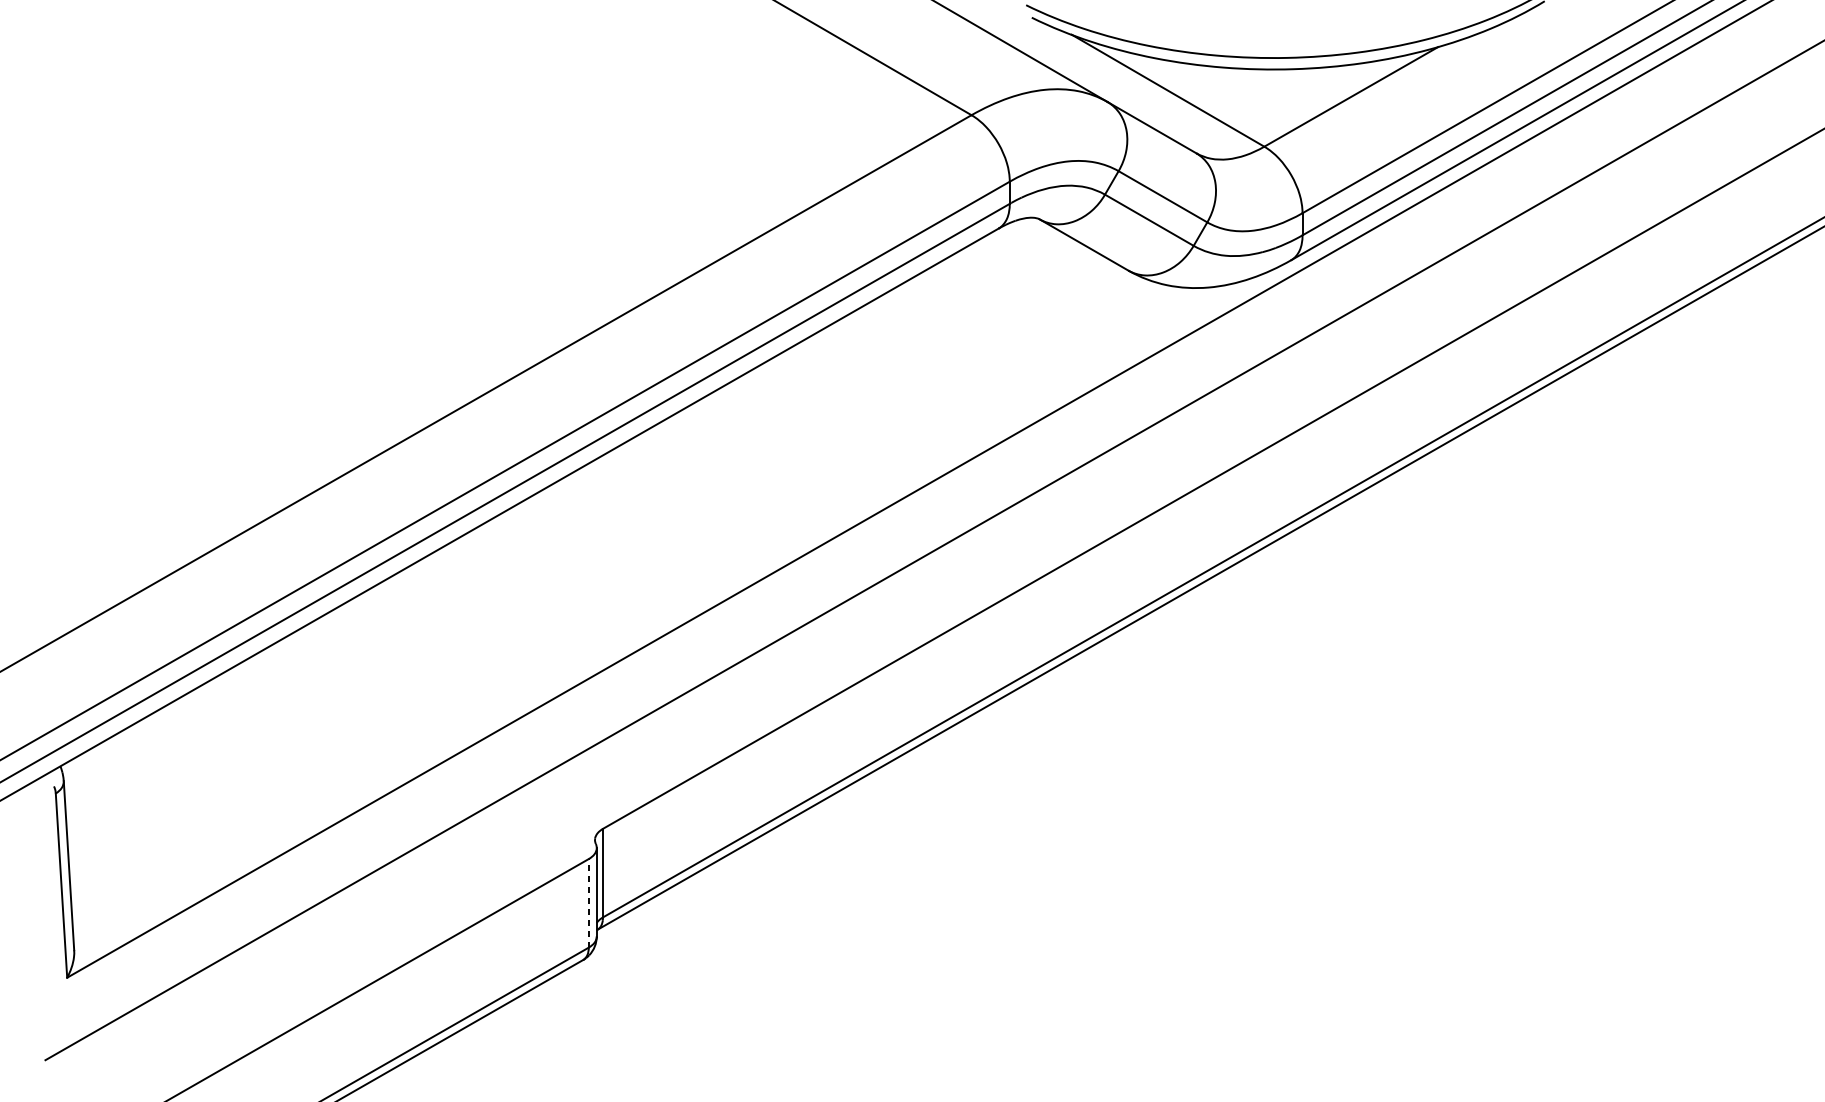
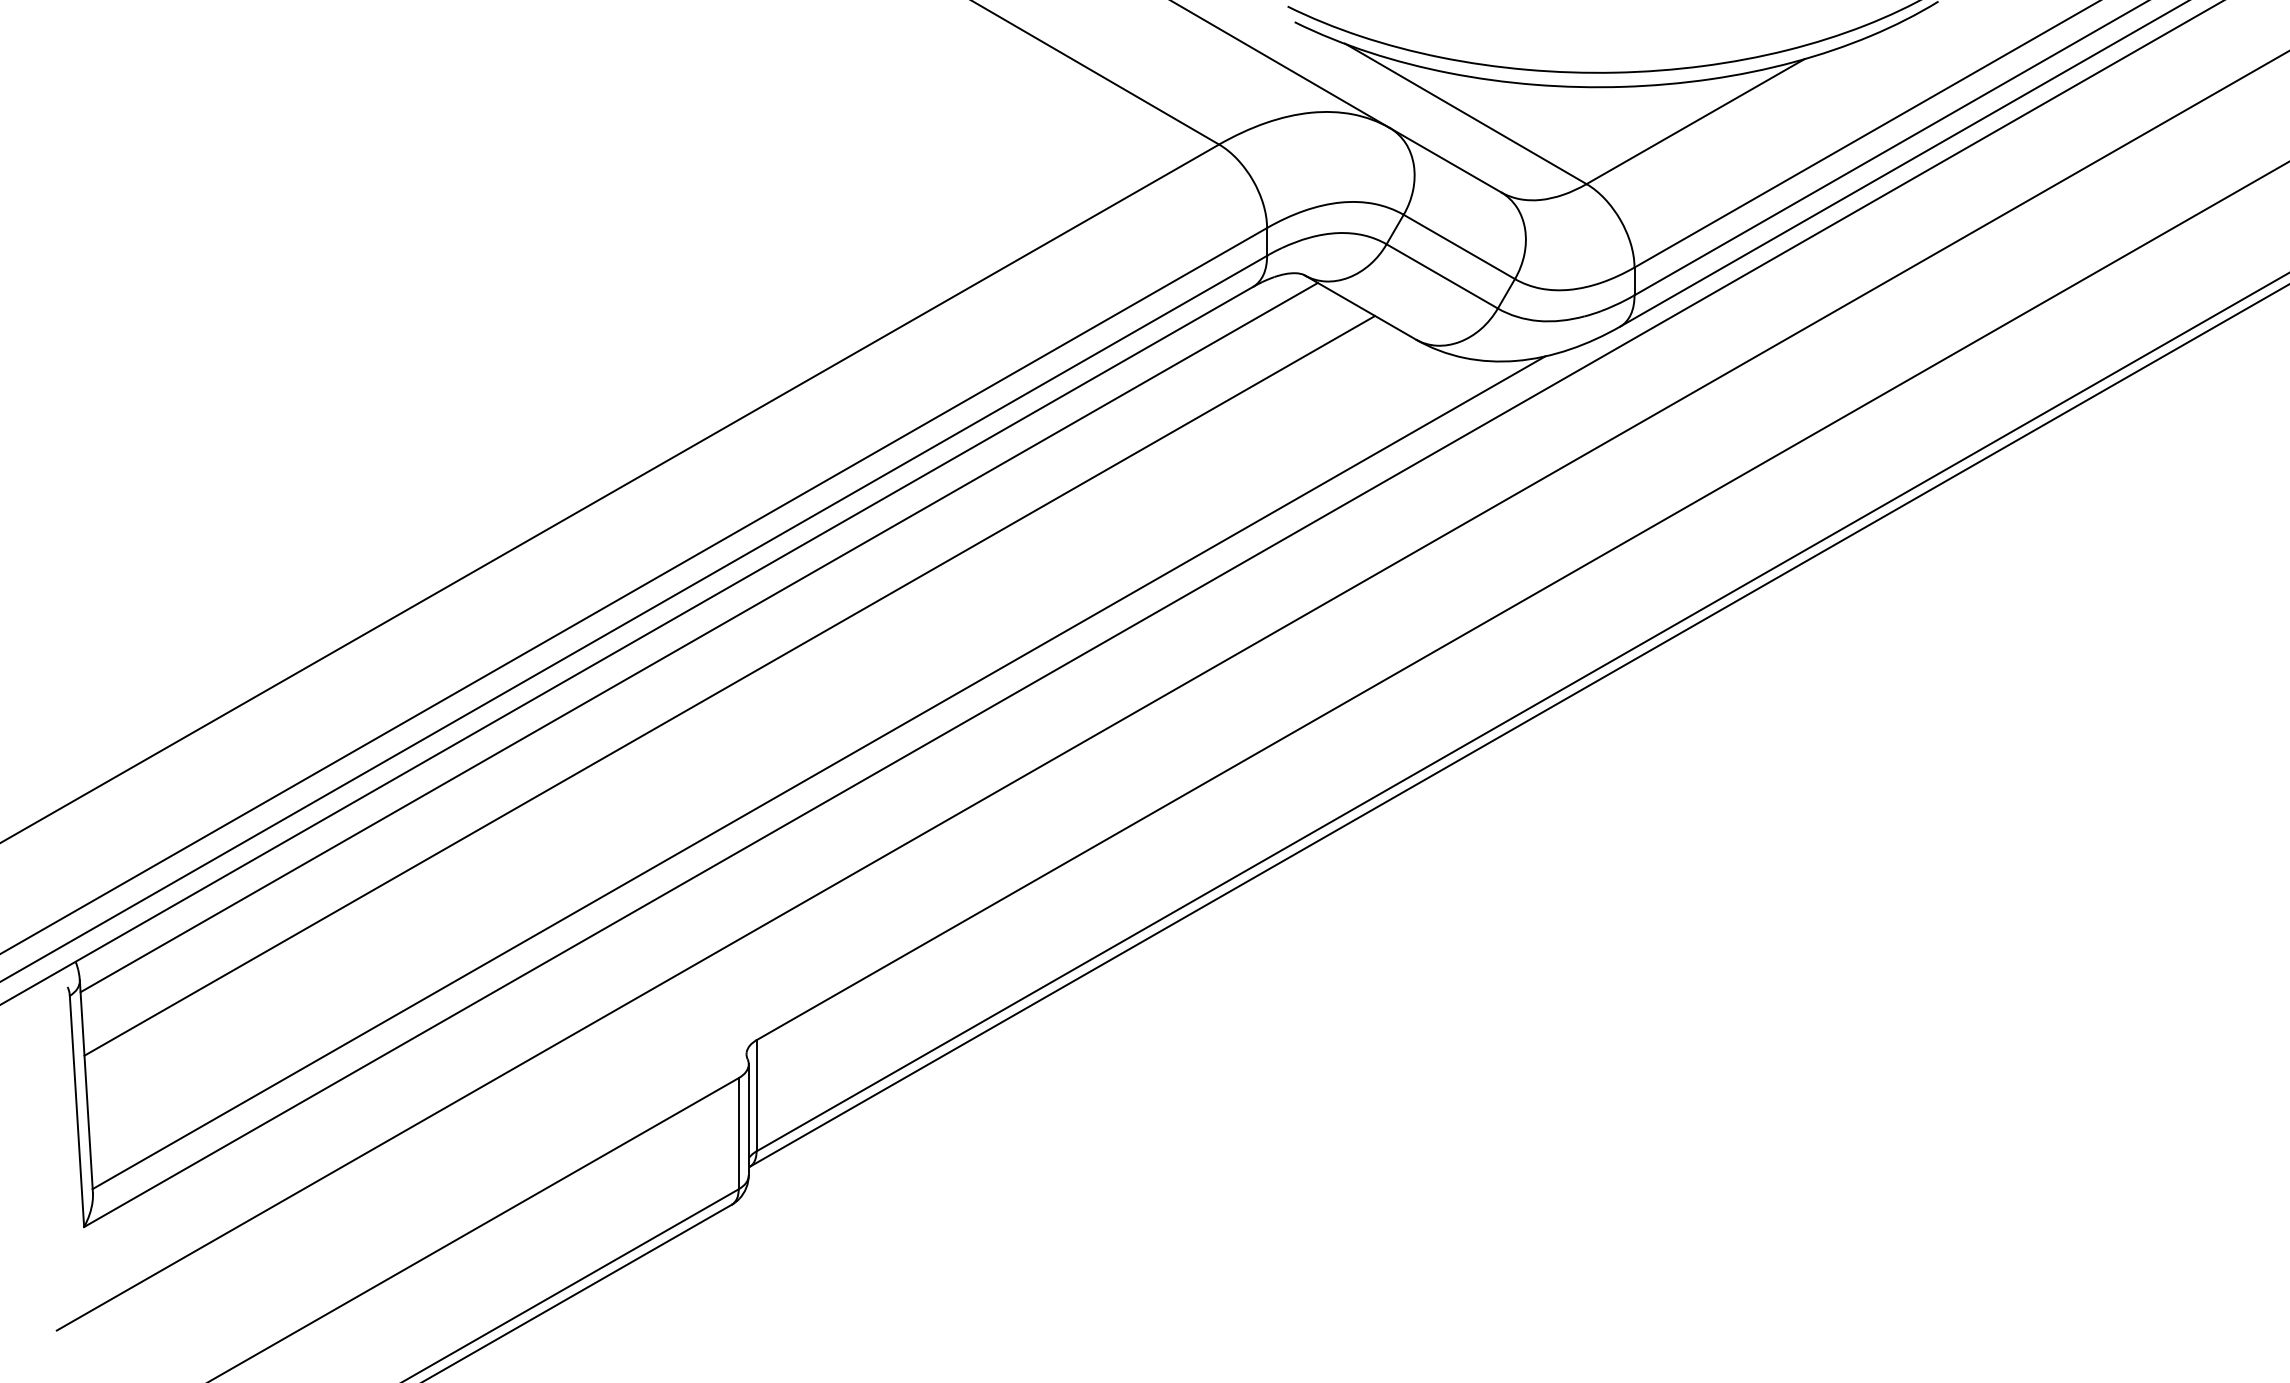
line: (556, 507) -> (698, 637), added
line: (581, 546) -> (729, 685), added
line: (652, 615) -> (818, 772), added
line: (588, 903) -> (738, 1133), dashed -> solid

